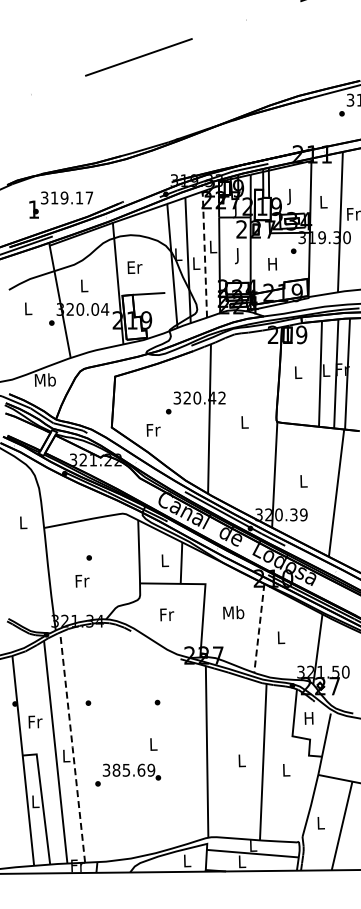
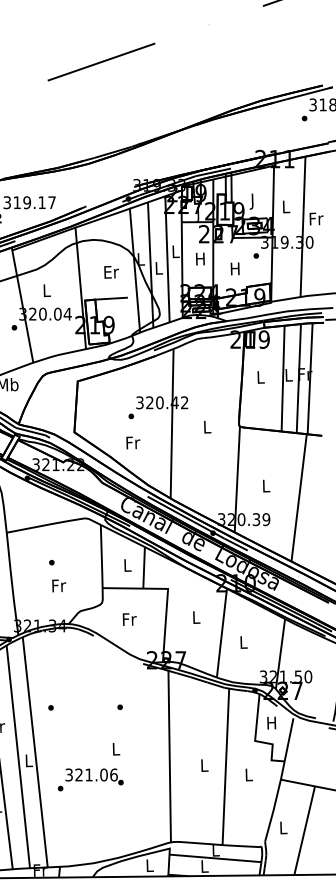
line: (204, 254) -> (167, 259), dashed -> solid
text: (237, 256) -> (200, 261), J -> H
text: (134, 267) -> (111, 272), moved
text: (153, 430) -> (133, 443), moved
text: (82, 580) -> (59, 585), moved
text: (233, 612) -> (196, 617), Mb -> L
line: (259, 628) -> (222, 633), dashed -> solid
line: (72, 747) -> (35, 752), dashed -> solid
text: (133, 769) -> (96, 774), 385.69 -> 321.06

